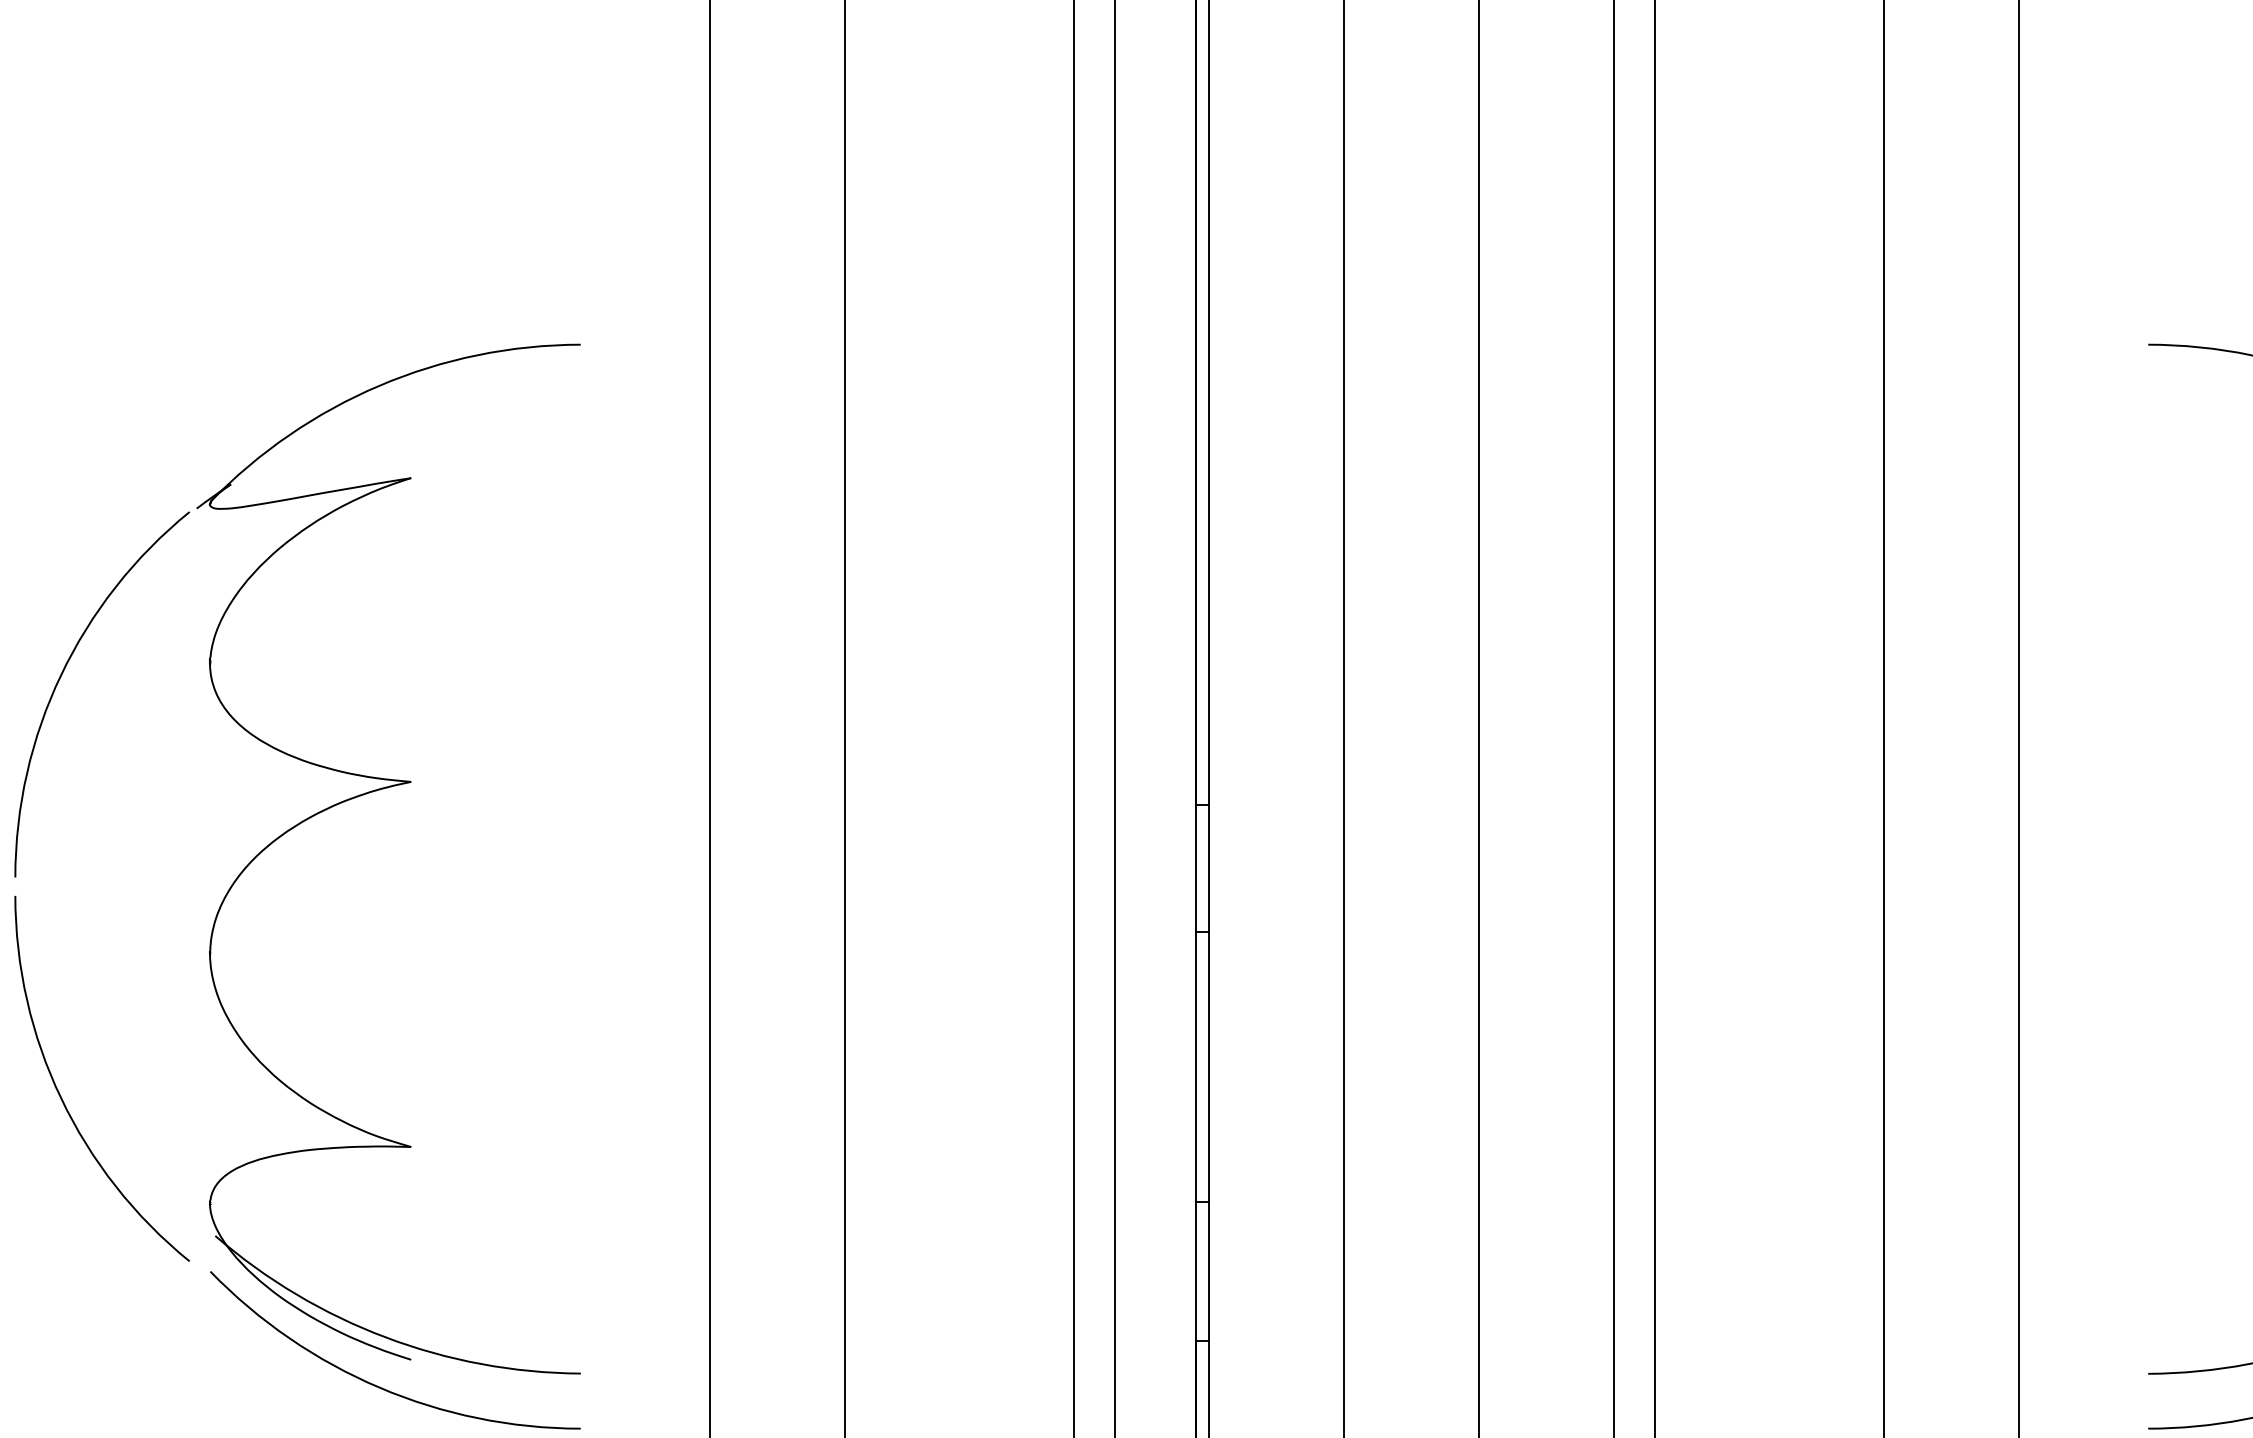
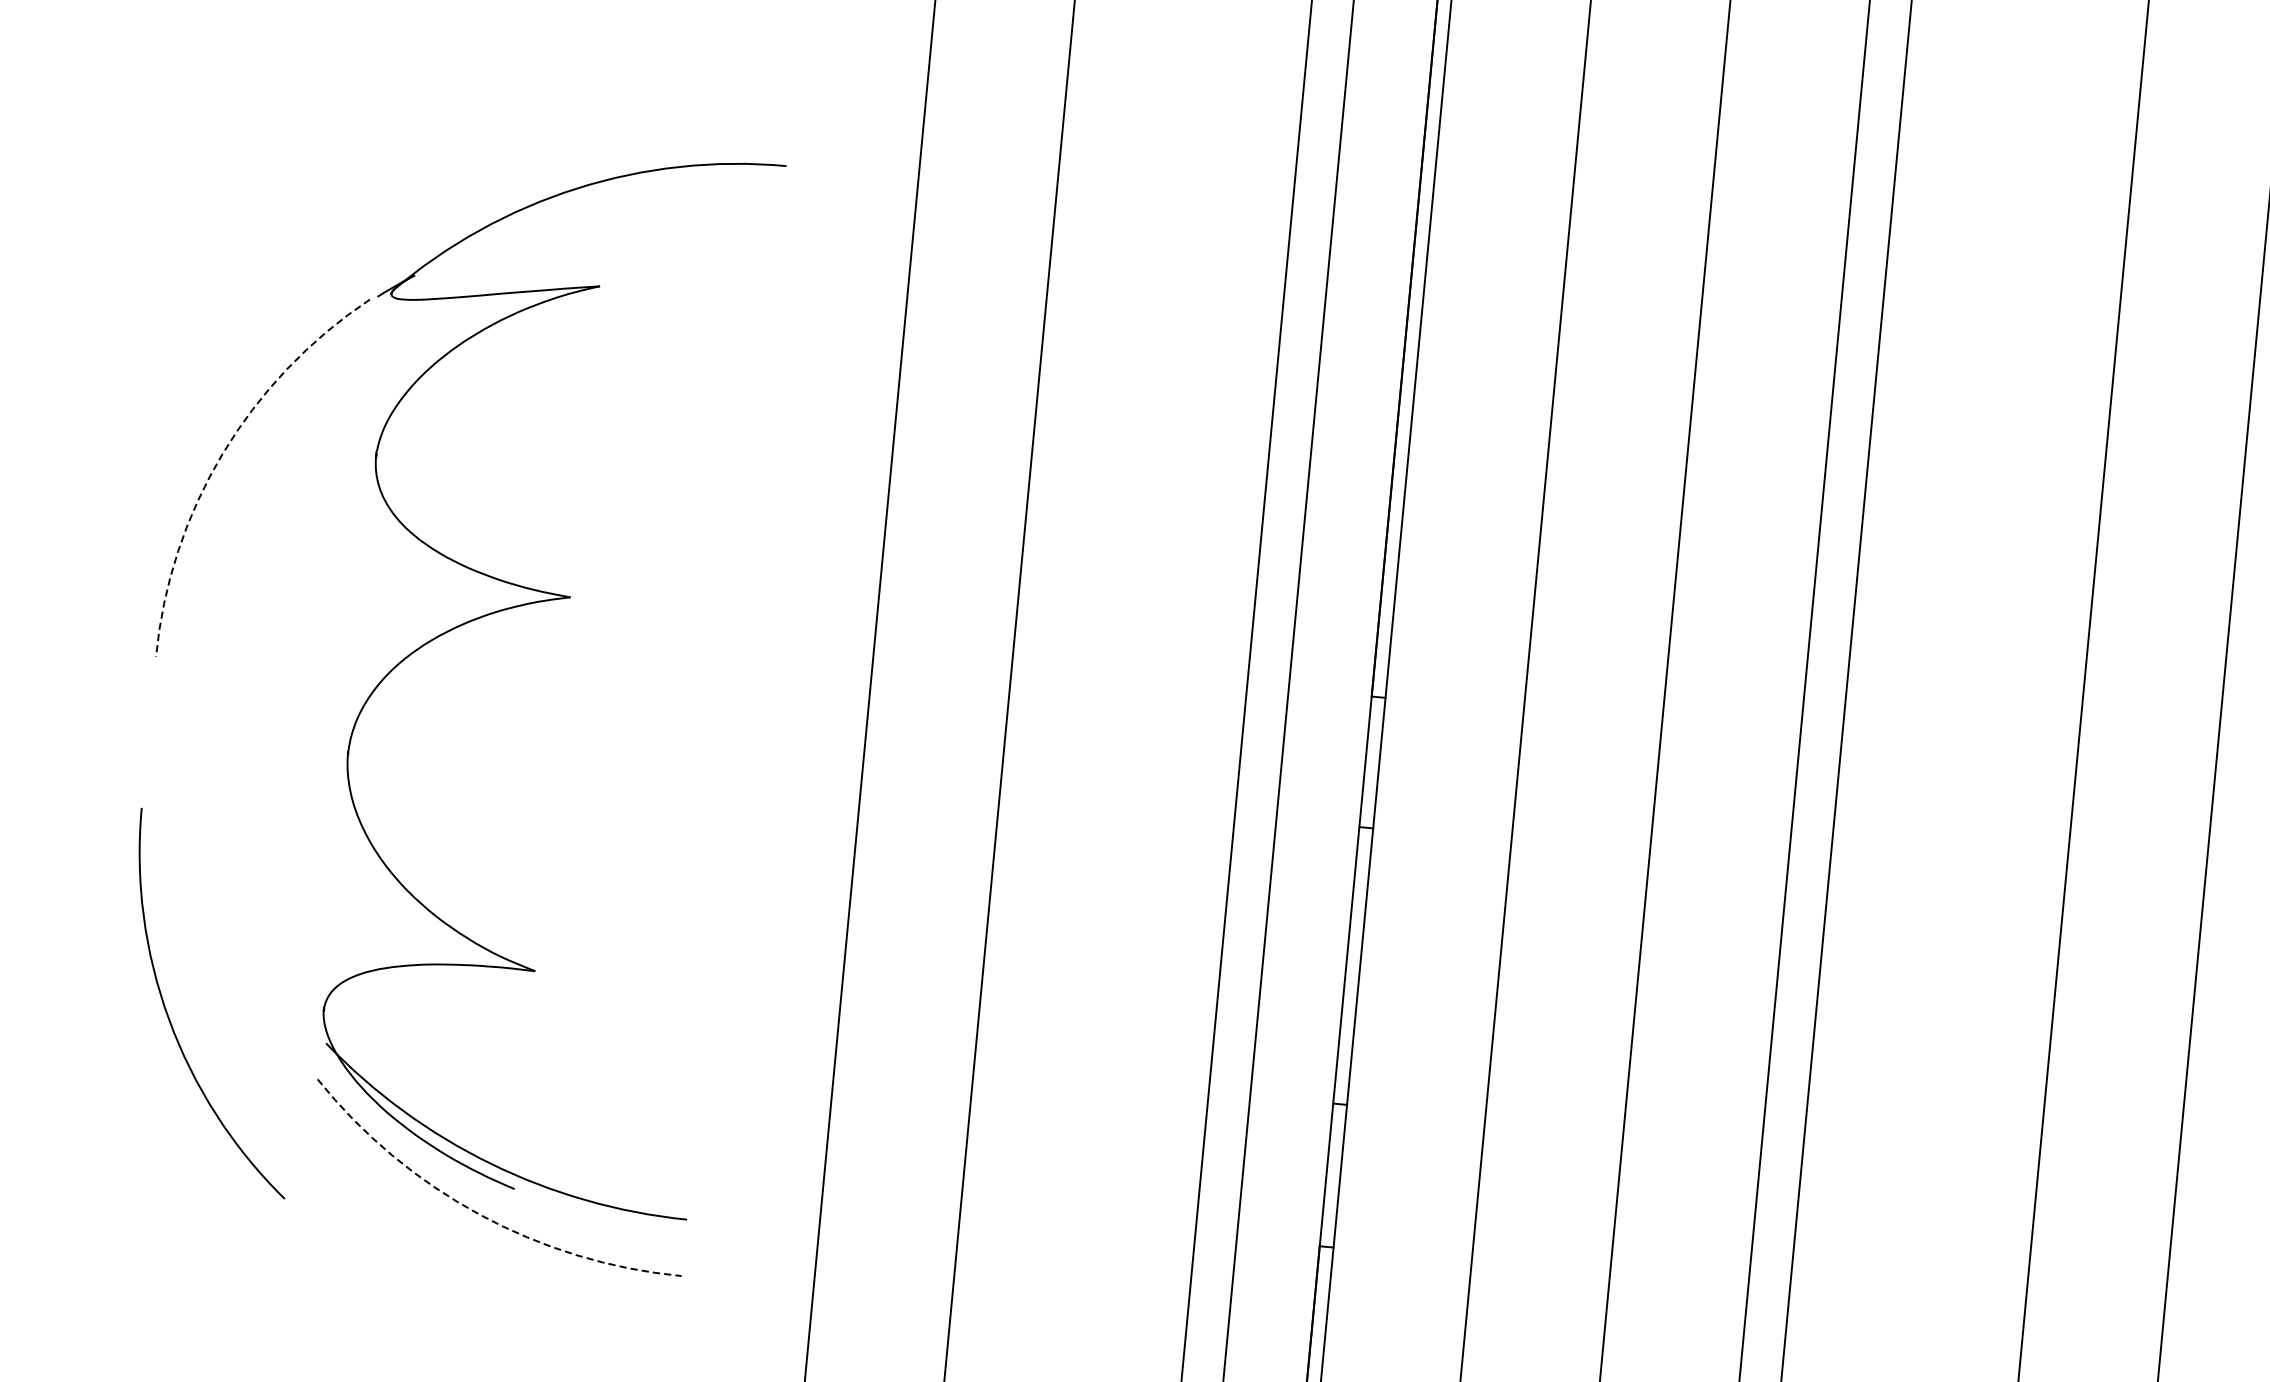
arc: (61, 675) -> (222, 454), solid -> dashed
arc: (62, 1098) -> (170, 1019), moved
arc: (379, 1387) -> (479, 1214), solid -> dashed

